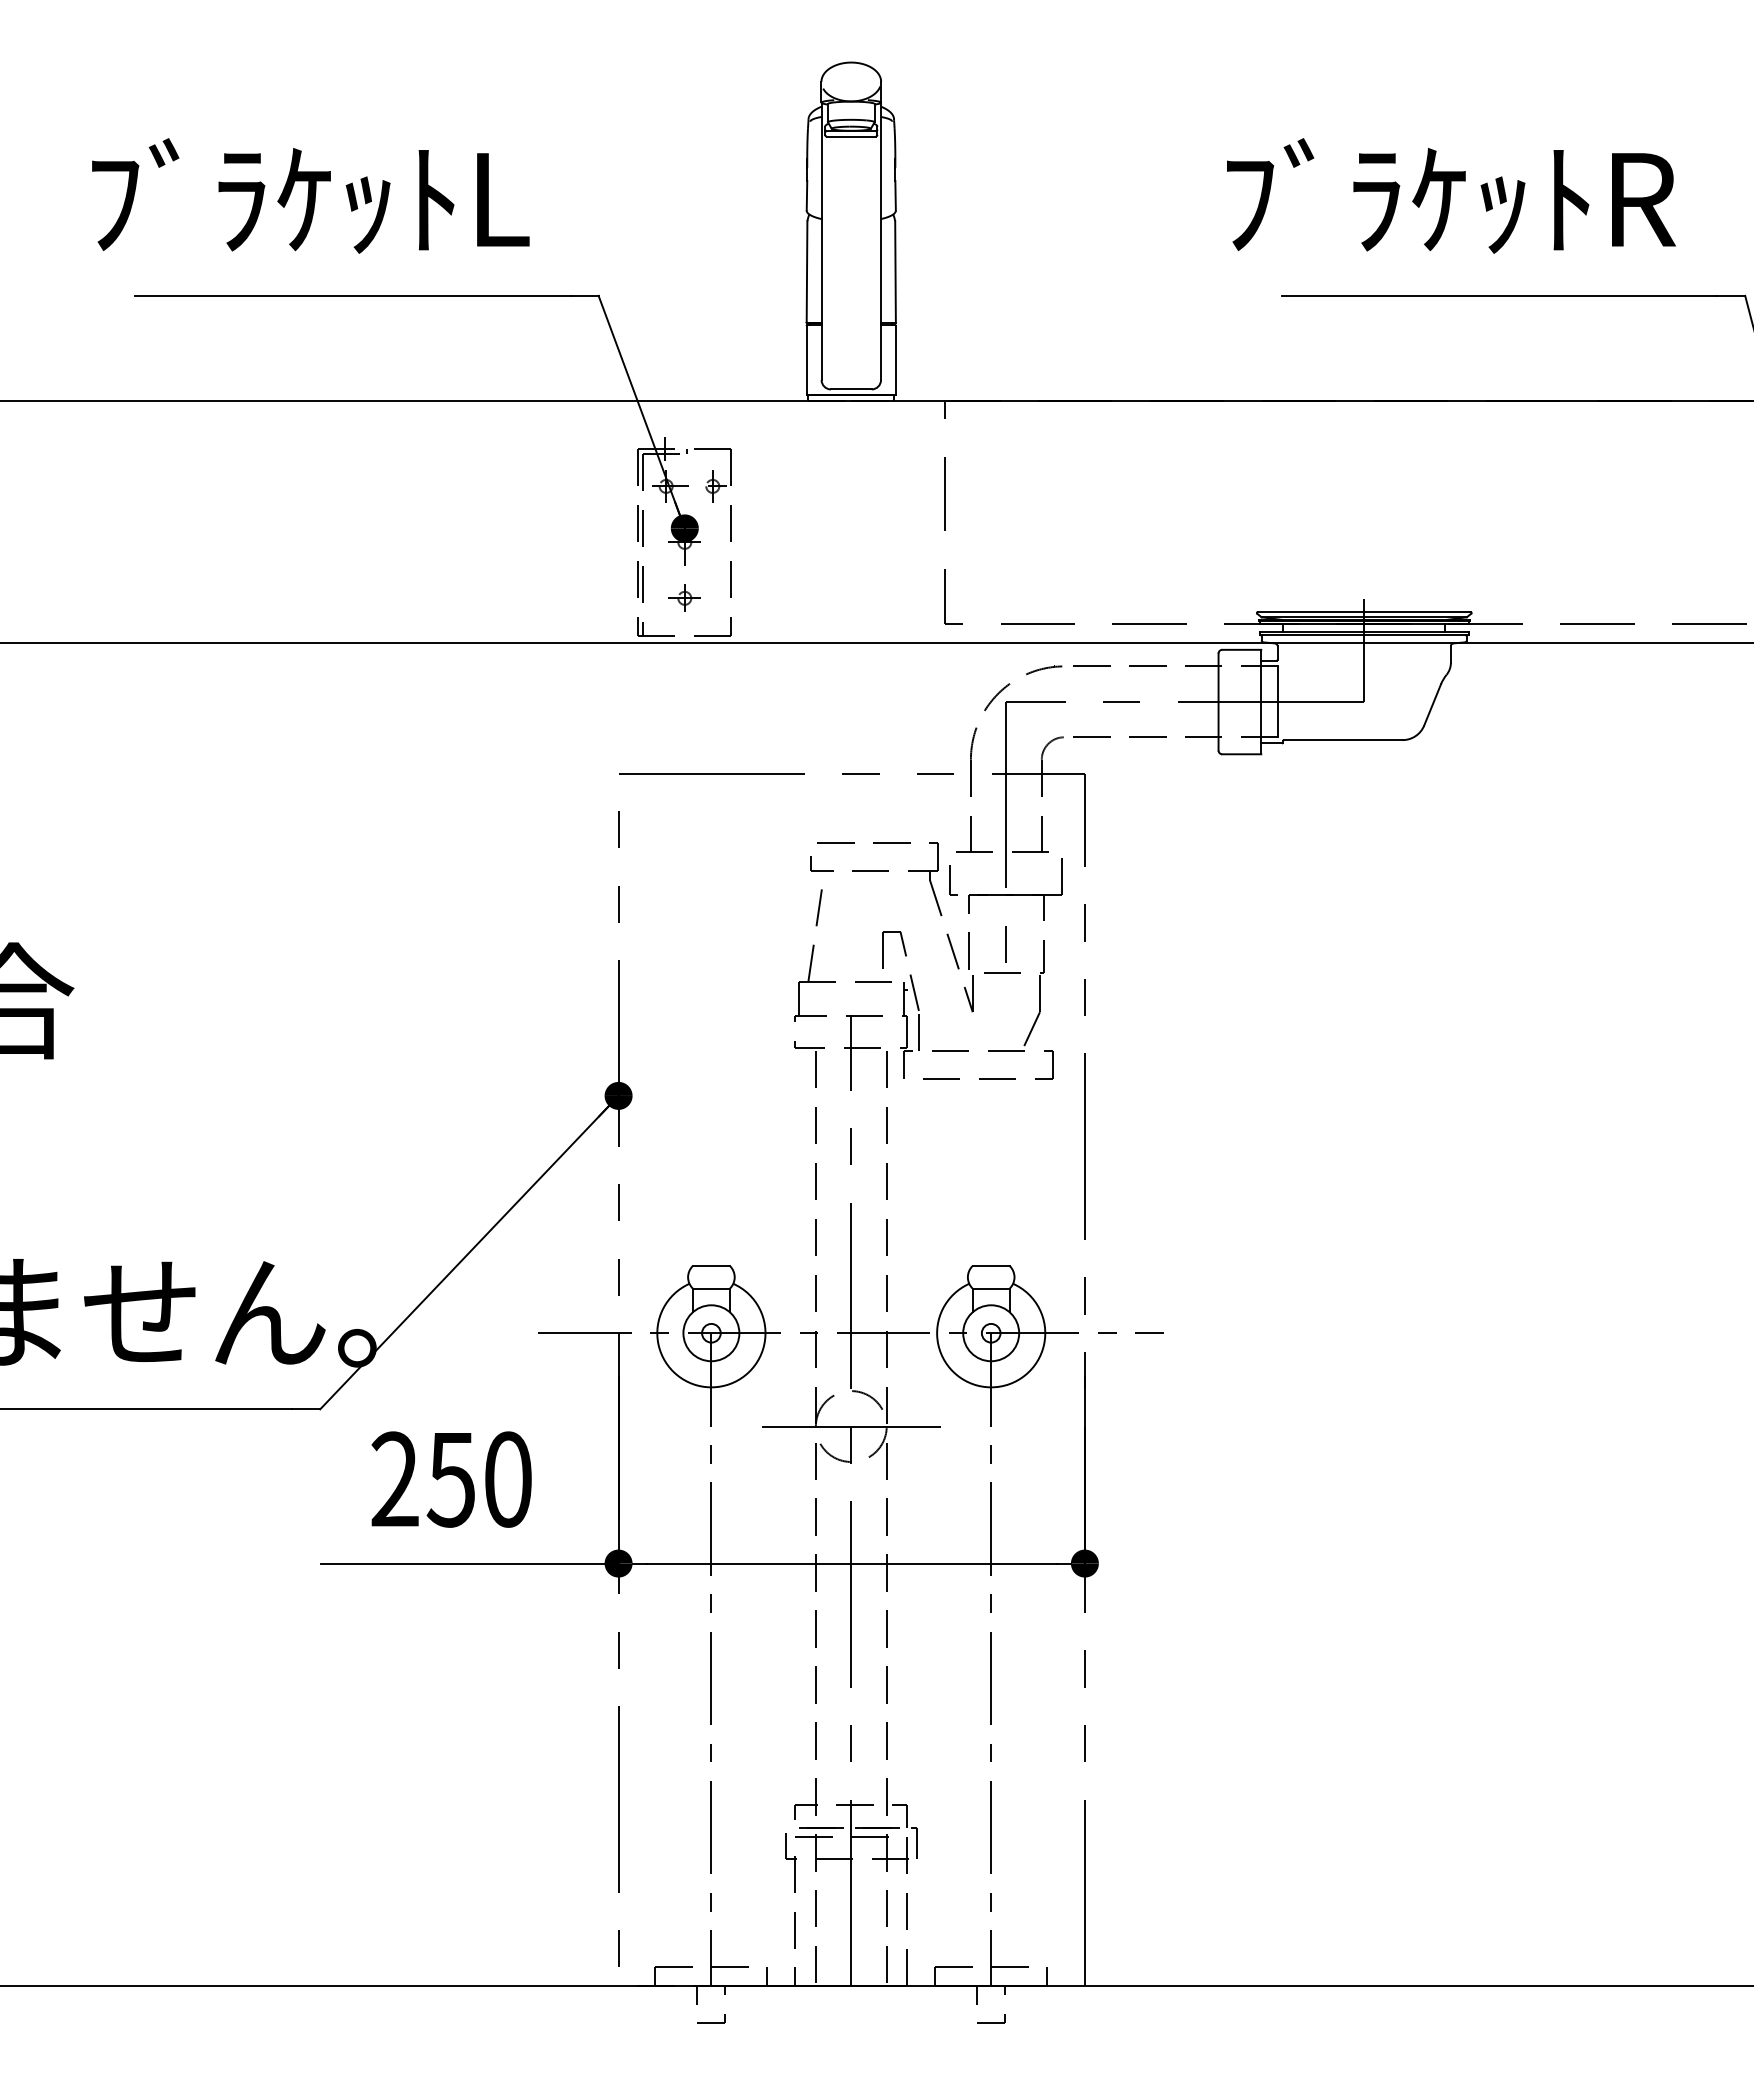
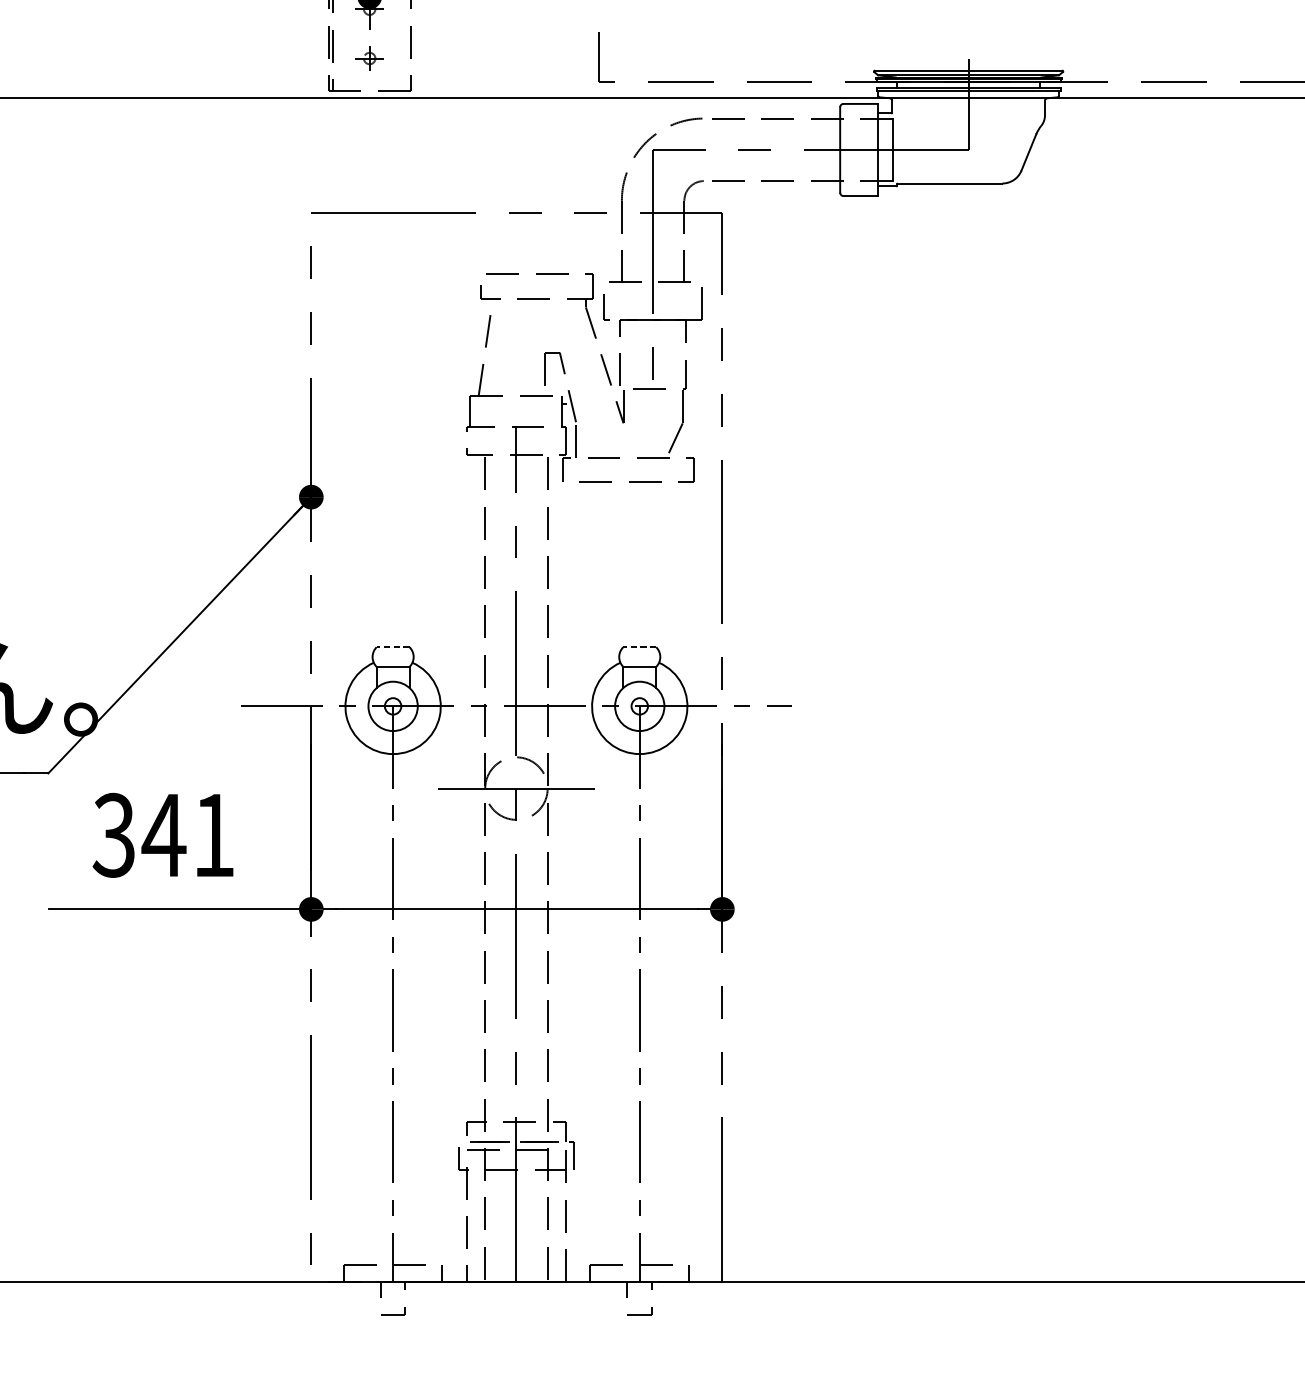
line: (711, 1266) -> (393, 647), solid -> dashed
line: (991, 1266) -> (640, 647), solid -> dashed
text: (450, 1479) -> (163, 835), 250 -> 341

